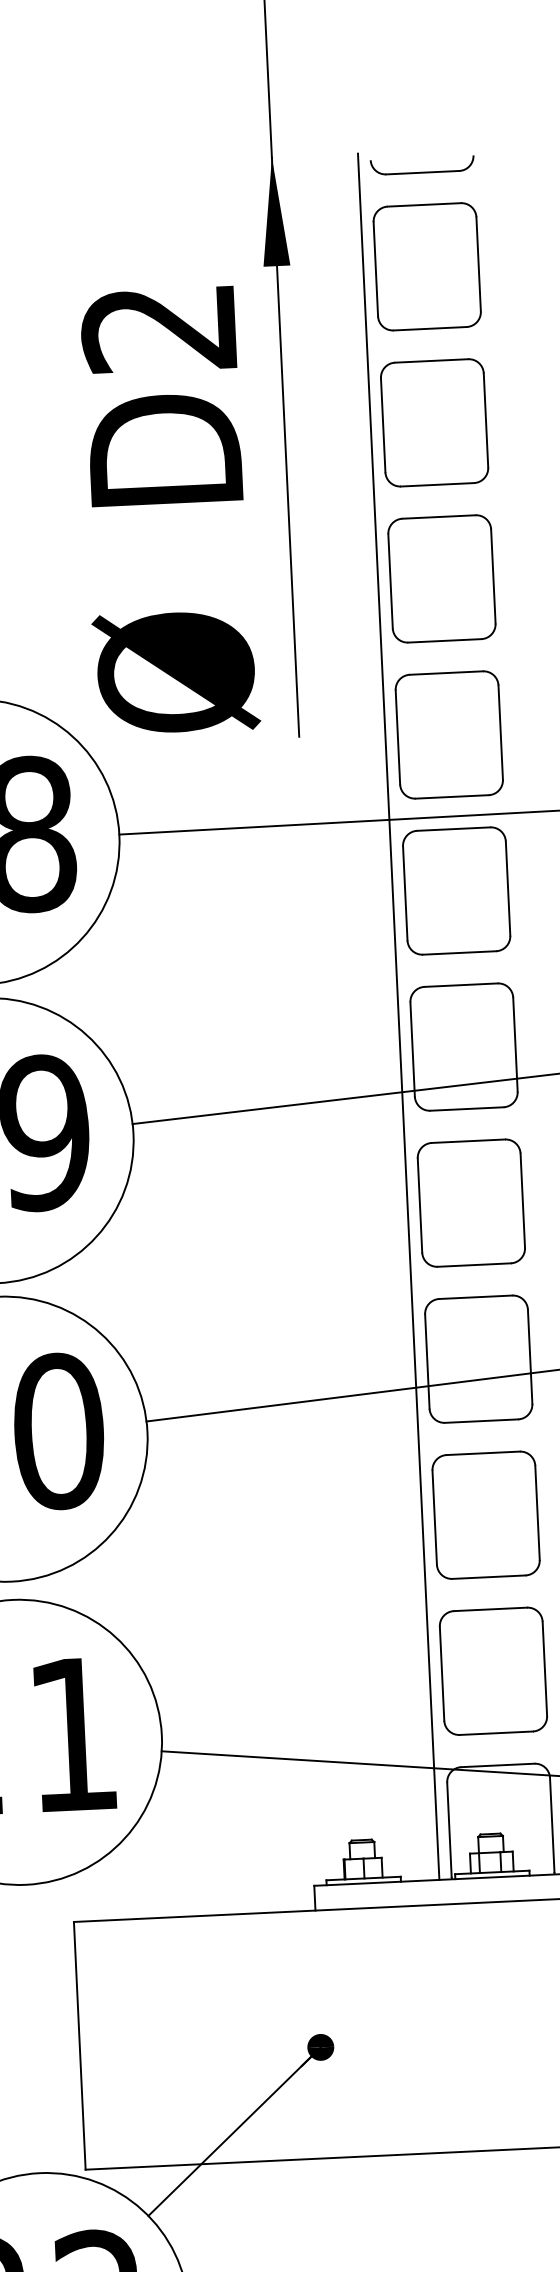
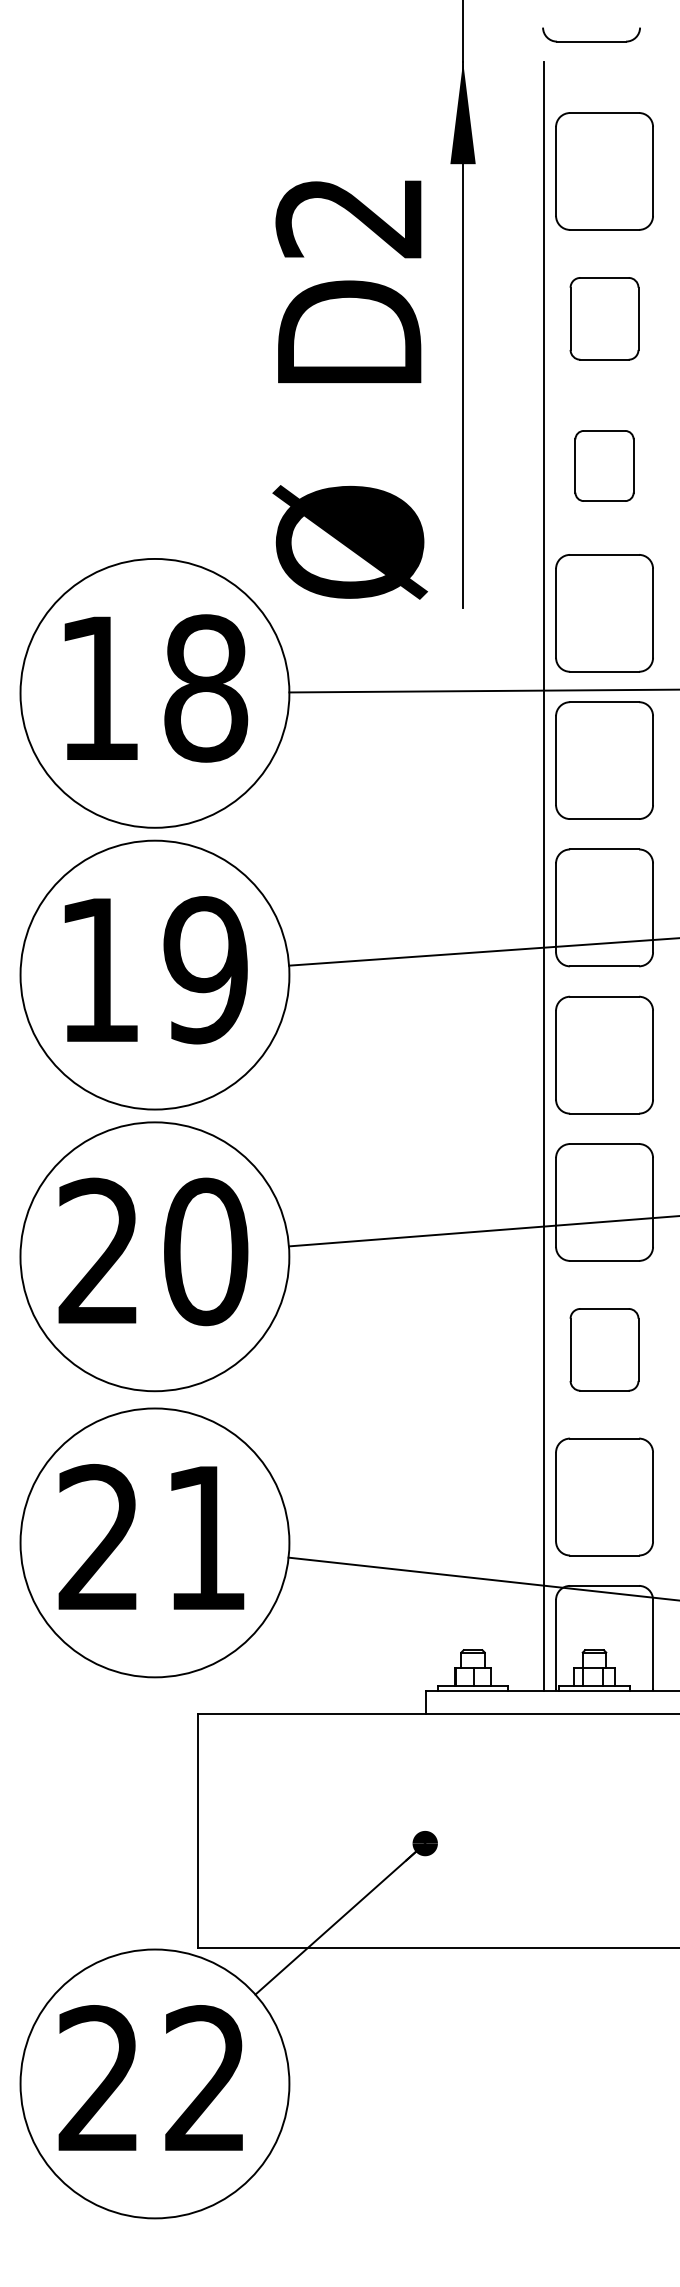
part: (422, 172) -> (591, 41), moved
part: (434, 422) -> (604, 318), size x0.7
part: (441, 578) -> (604, 465), size x0.6
part: (486, 1514) -> (604, 1349), size x0.7

